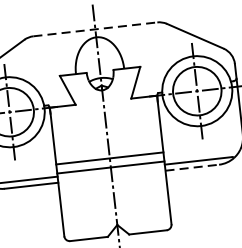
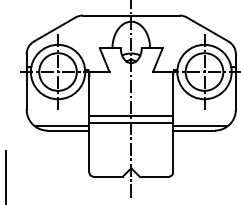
line: (95, 29) -> (131, 15), dashed -> solid
line: (192, 167) -> (194, 130), dashed -> solid

